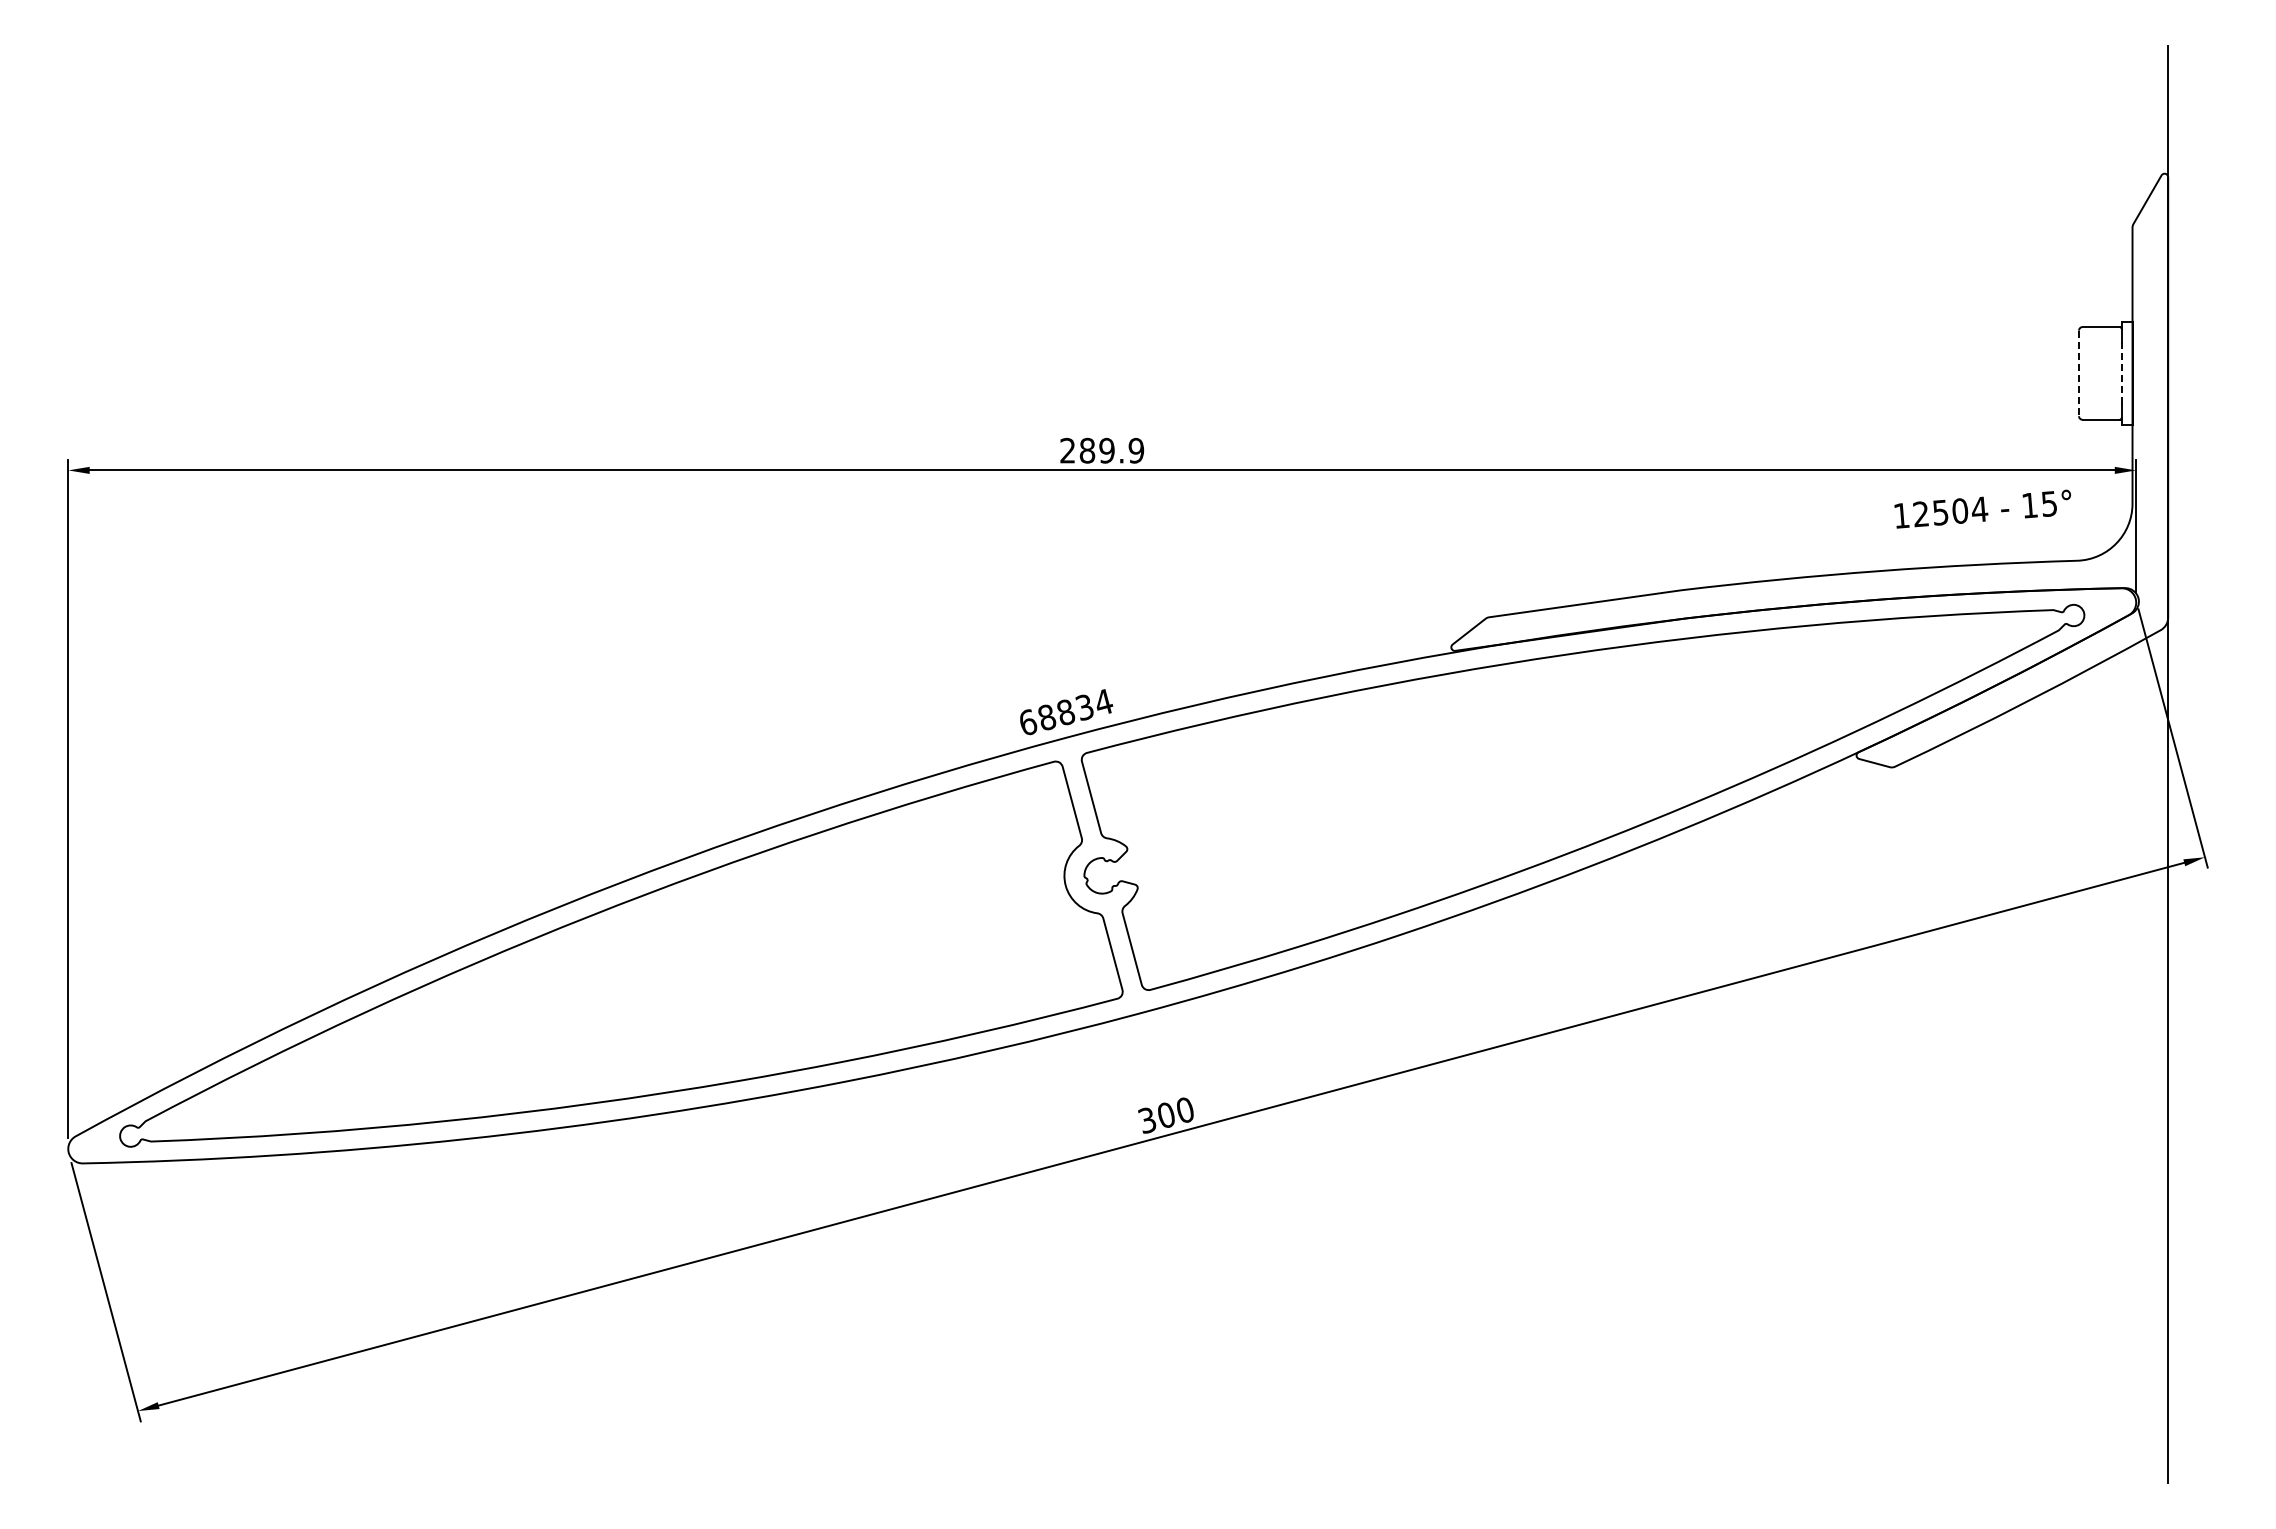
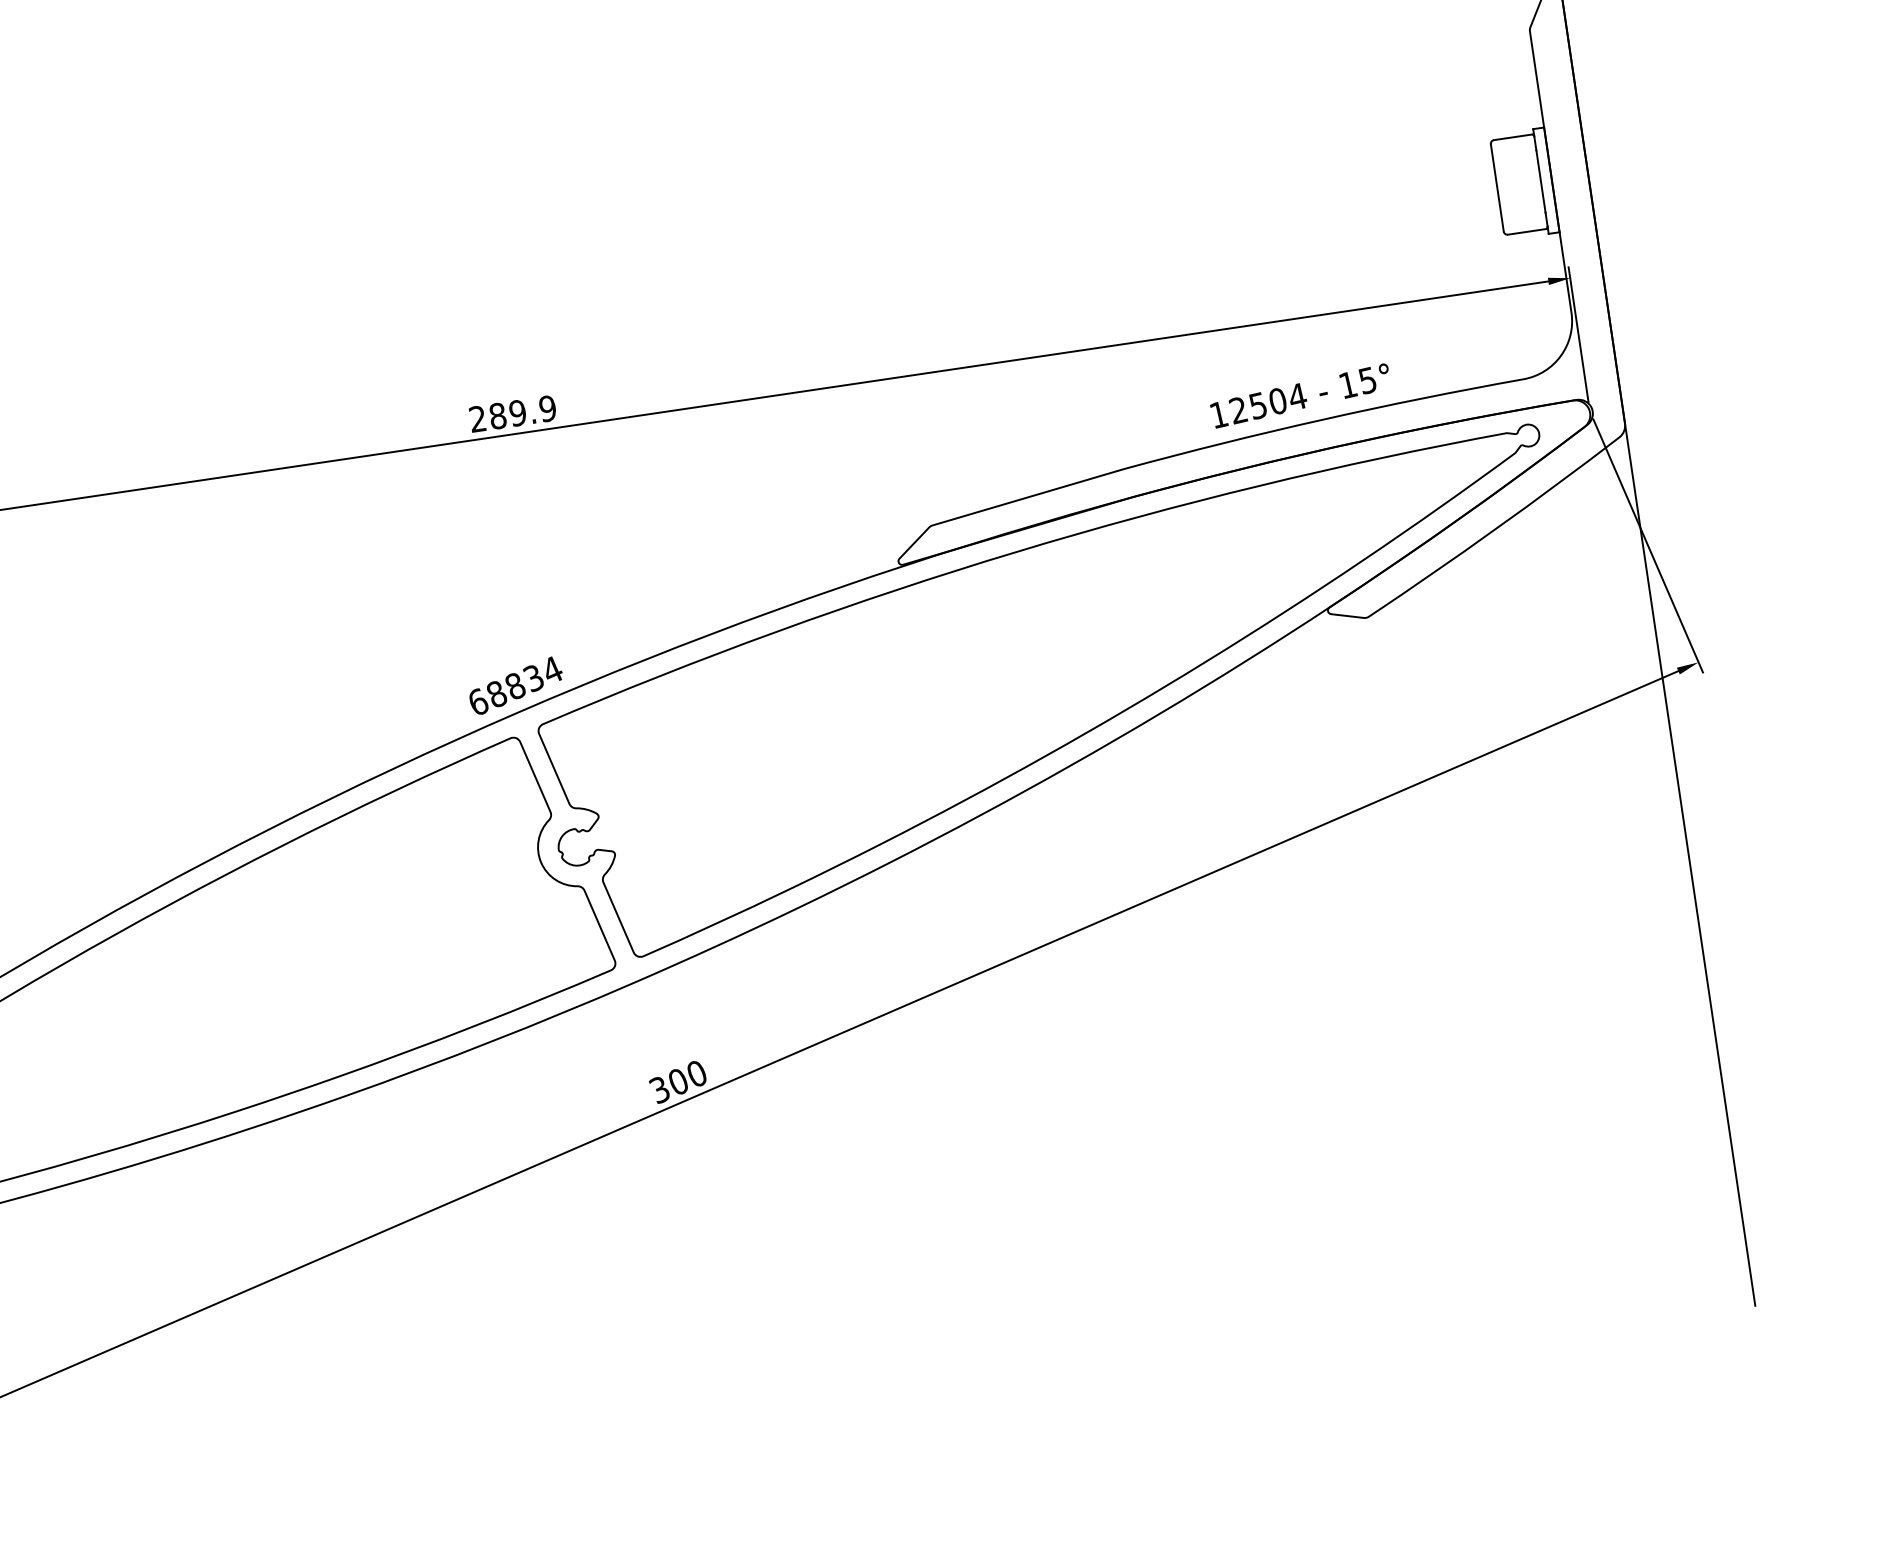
line: (2079, 373) -> (1497, 187), dashed -> solid
line: (2121, 373) -> (1540, 181), dashed -> solid
text: (1982, 508) -> (1300, 395), moved

